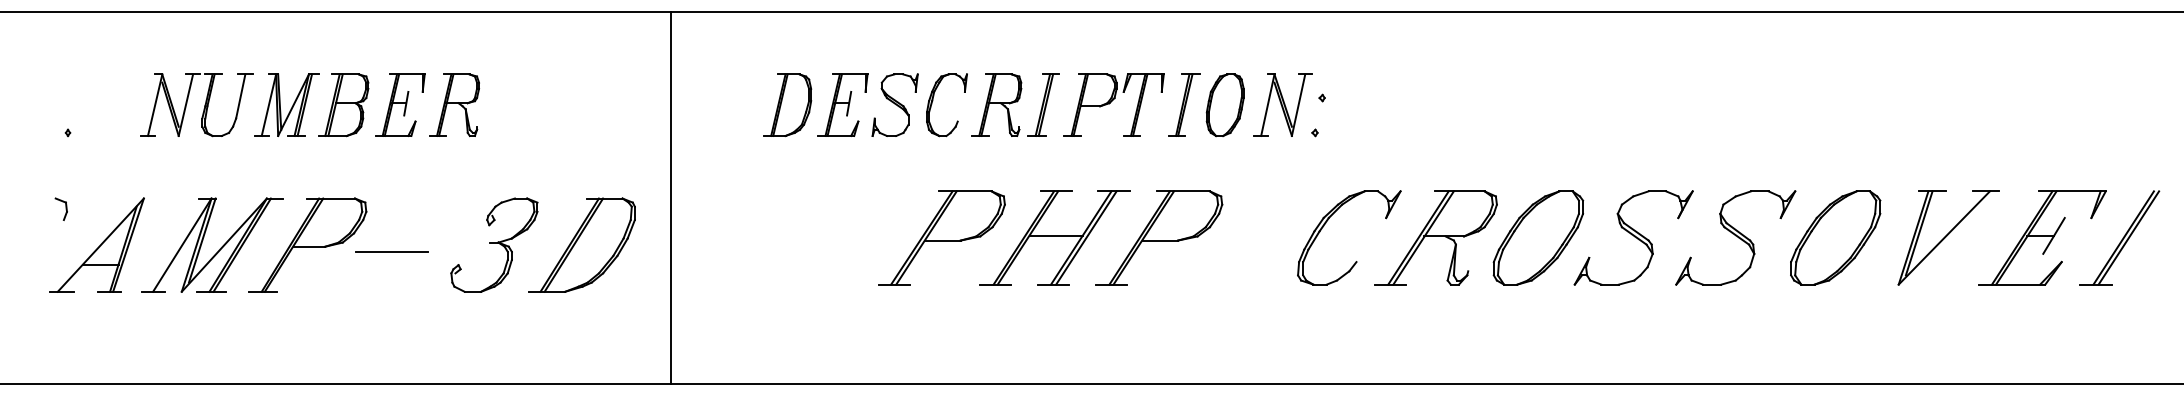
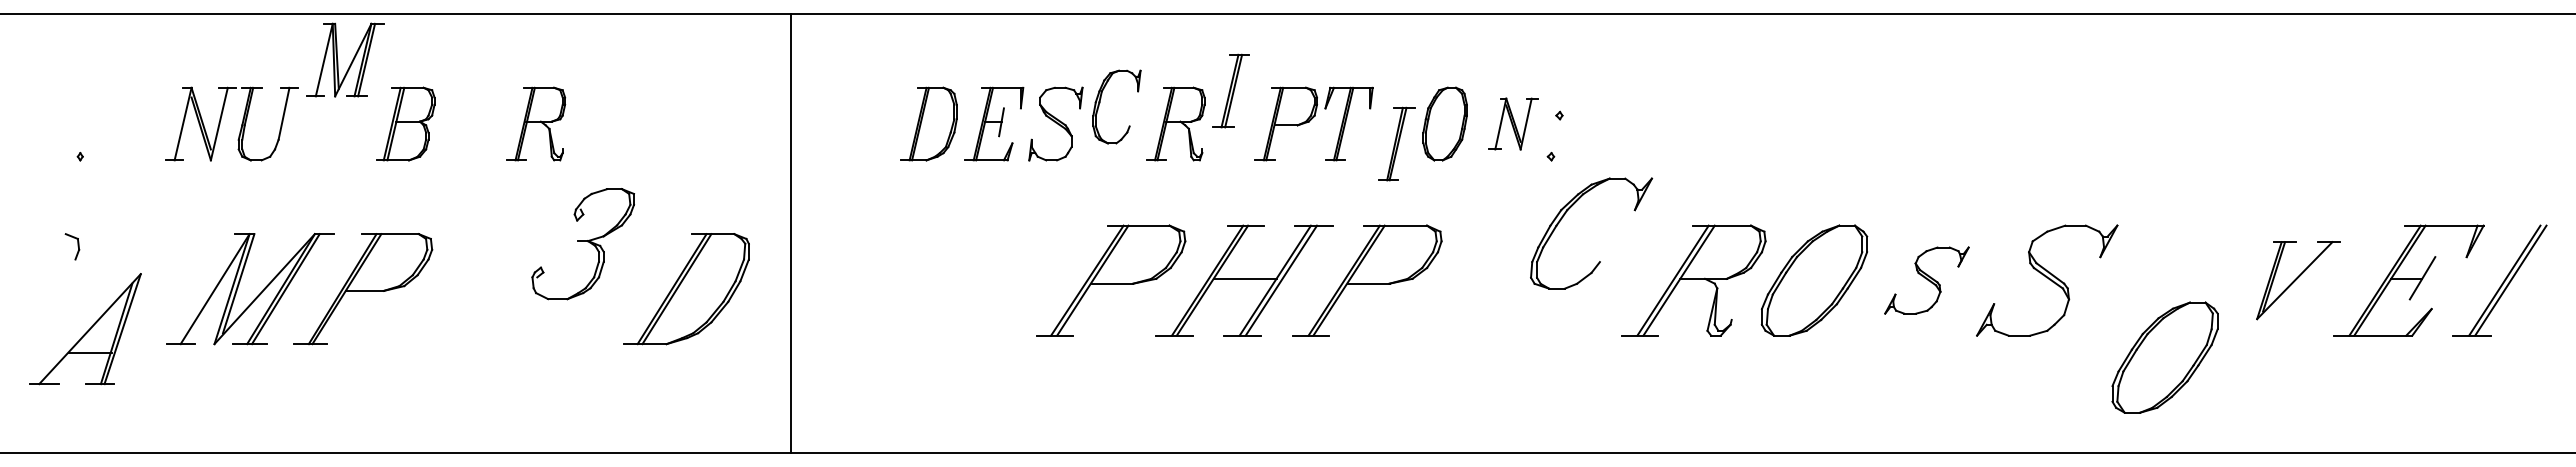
part: (933, 102) -> (1100, 103), moved
part: (399, 104) -> (471, 123), removed
part: (1043, 104) -> (1230, 90), moved
part: (1183, 104) -> (1396, 143), moved
part: (1283, 104) -> (1513, 123), size x0.7
part: (292, 106) -> (351, 61), moved
part: (1633, 237) -> (1926, 280), size x0.6
part: (1835, 237) -> (2164, 357), moved
part: (1948, 237) -> (2298, 280), size x0.7
part: (96, 245) -> (85, 329), moved
part: (493, 245) -> (582, 244), moved
line: (392, 251) -> (462, 296), removed
part: (1356, 261) -> (1599, 261), moved

